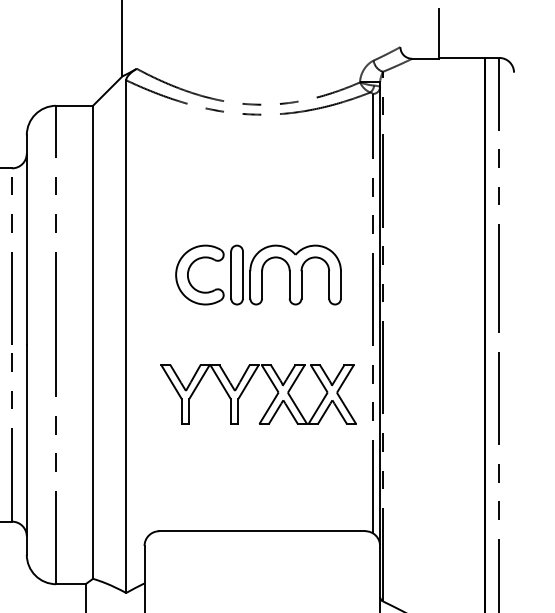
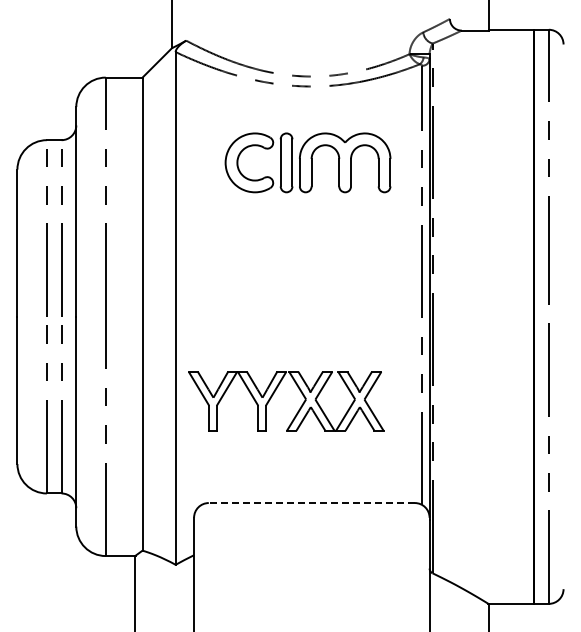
part: (257, 274) -> (307, 162), moved
part: (245, 388) -> (273, 395), moved
line: (261, 531) -> (311, 503), solid -> dashed

